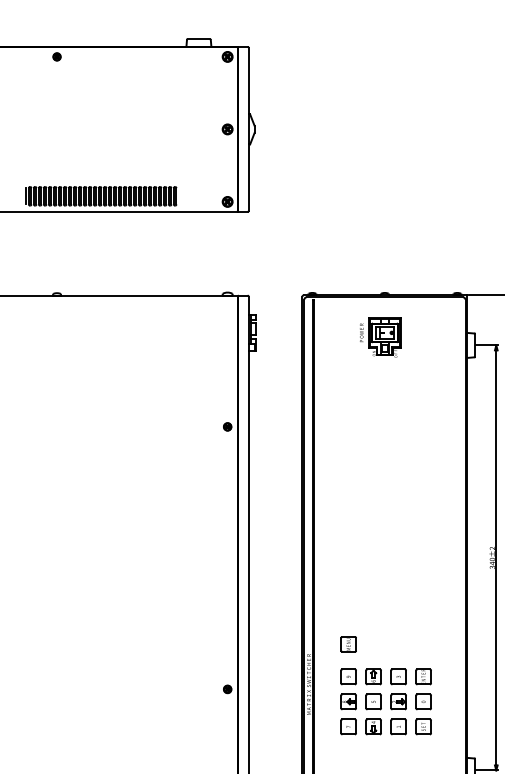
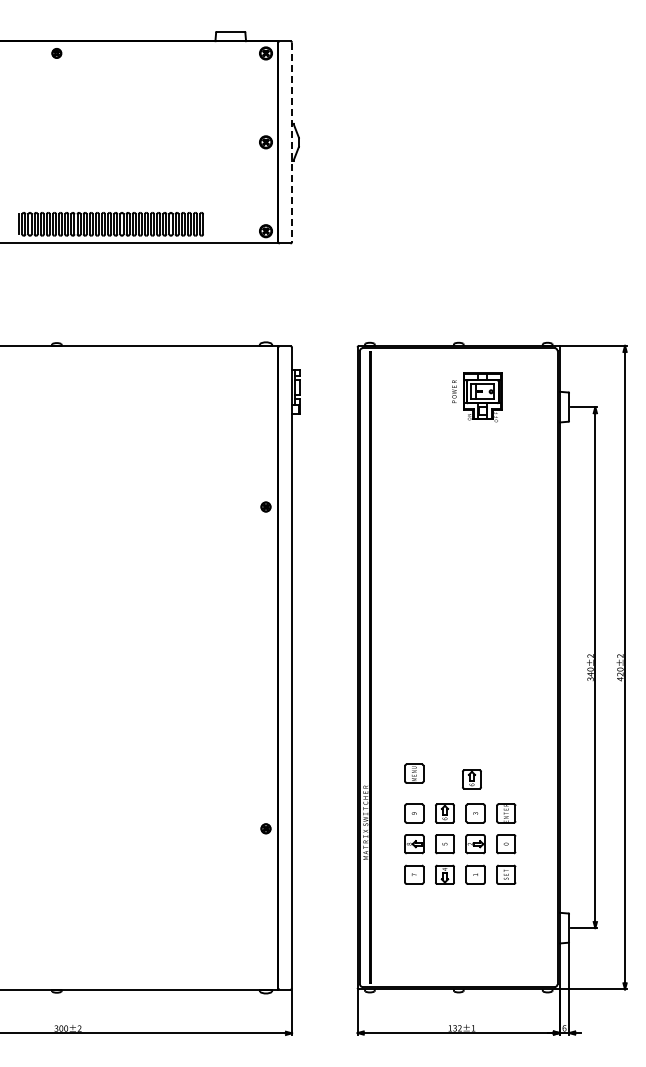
line: (249, 129) -> (292, 142), solid -> dashed
part: (380, 337) -> (477, 397), moved
part: (395, 649) -> (471, 779), added

